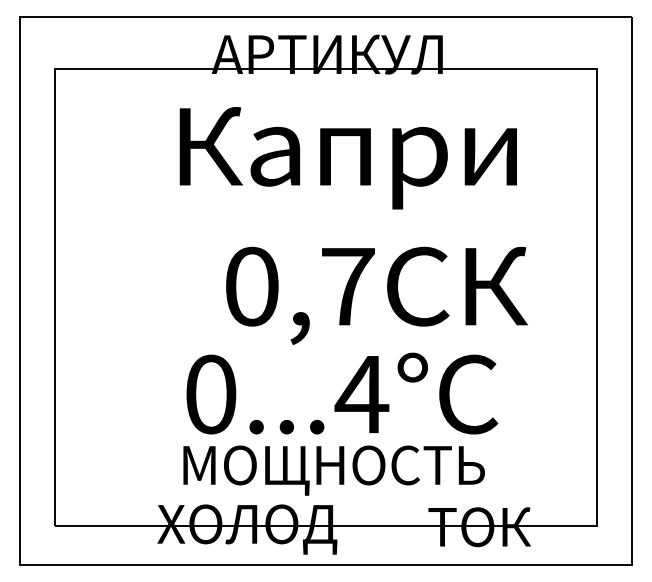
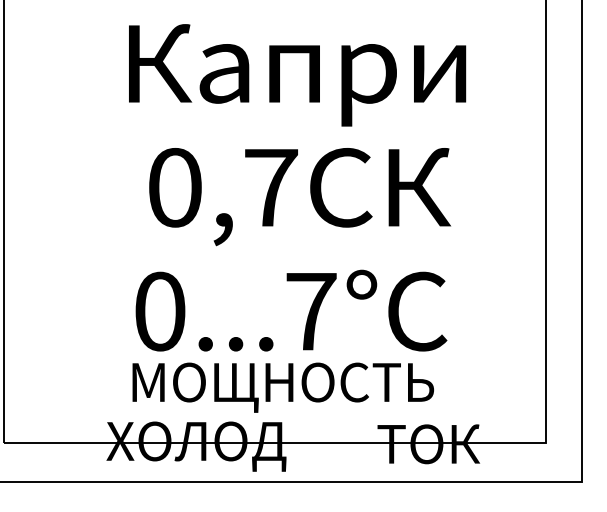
text: (376, 295) -> (299, 196), moved
text: (361, 394) -> (310, 311), 0...4°C -> 0...7°C

